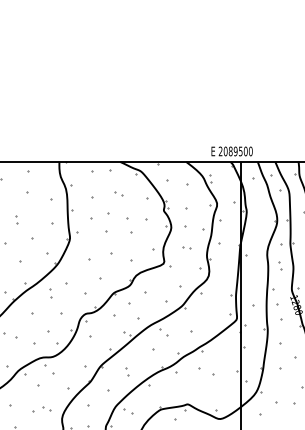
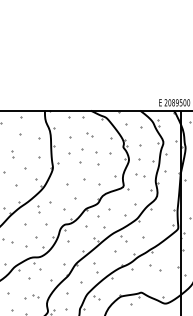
part: (186, 247) -> (140, 174), size x1.6
part: (127, 371) -> (96, 267), size x1.6

